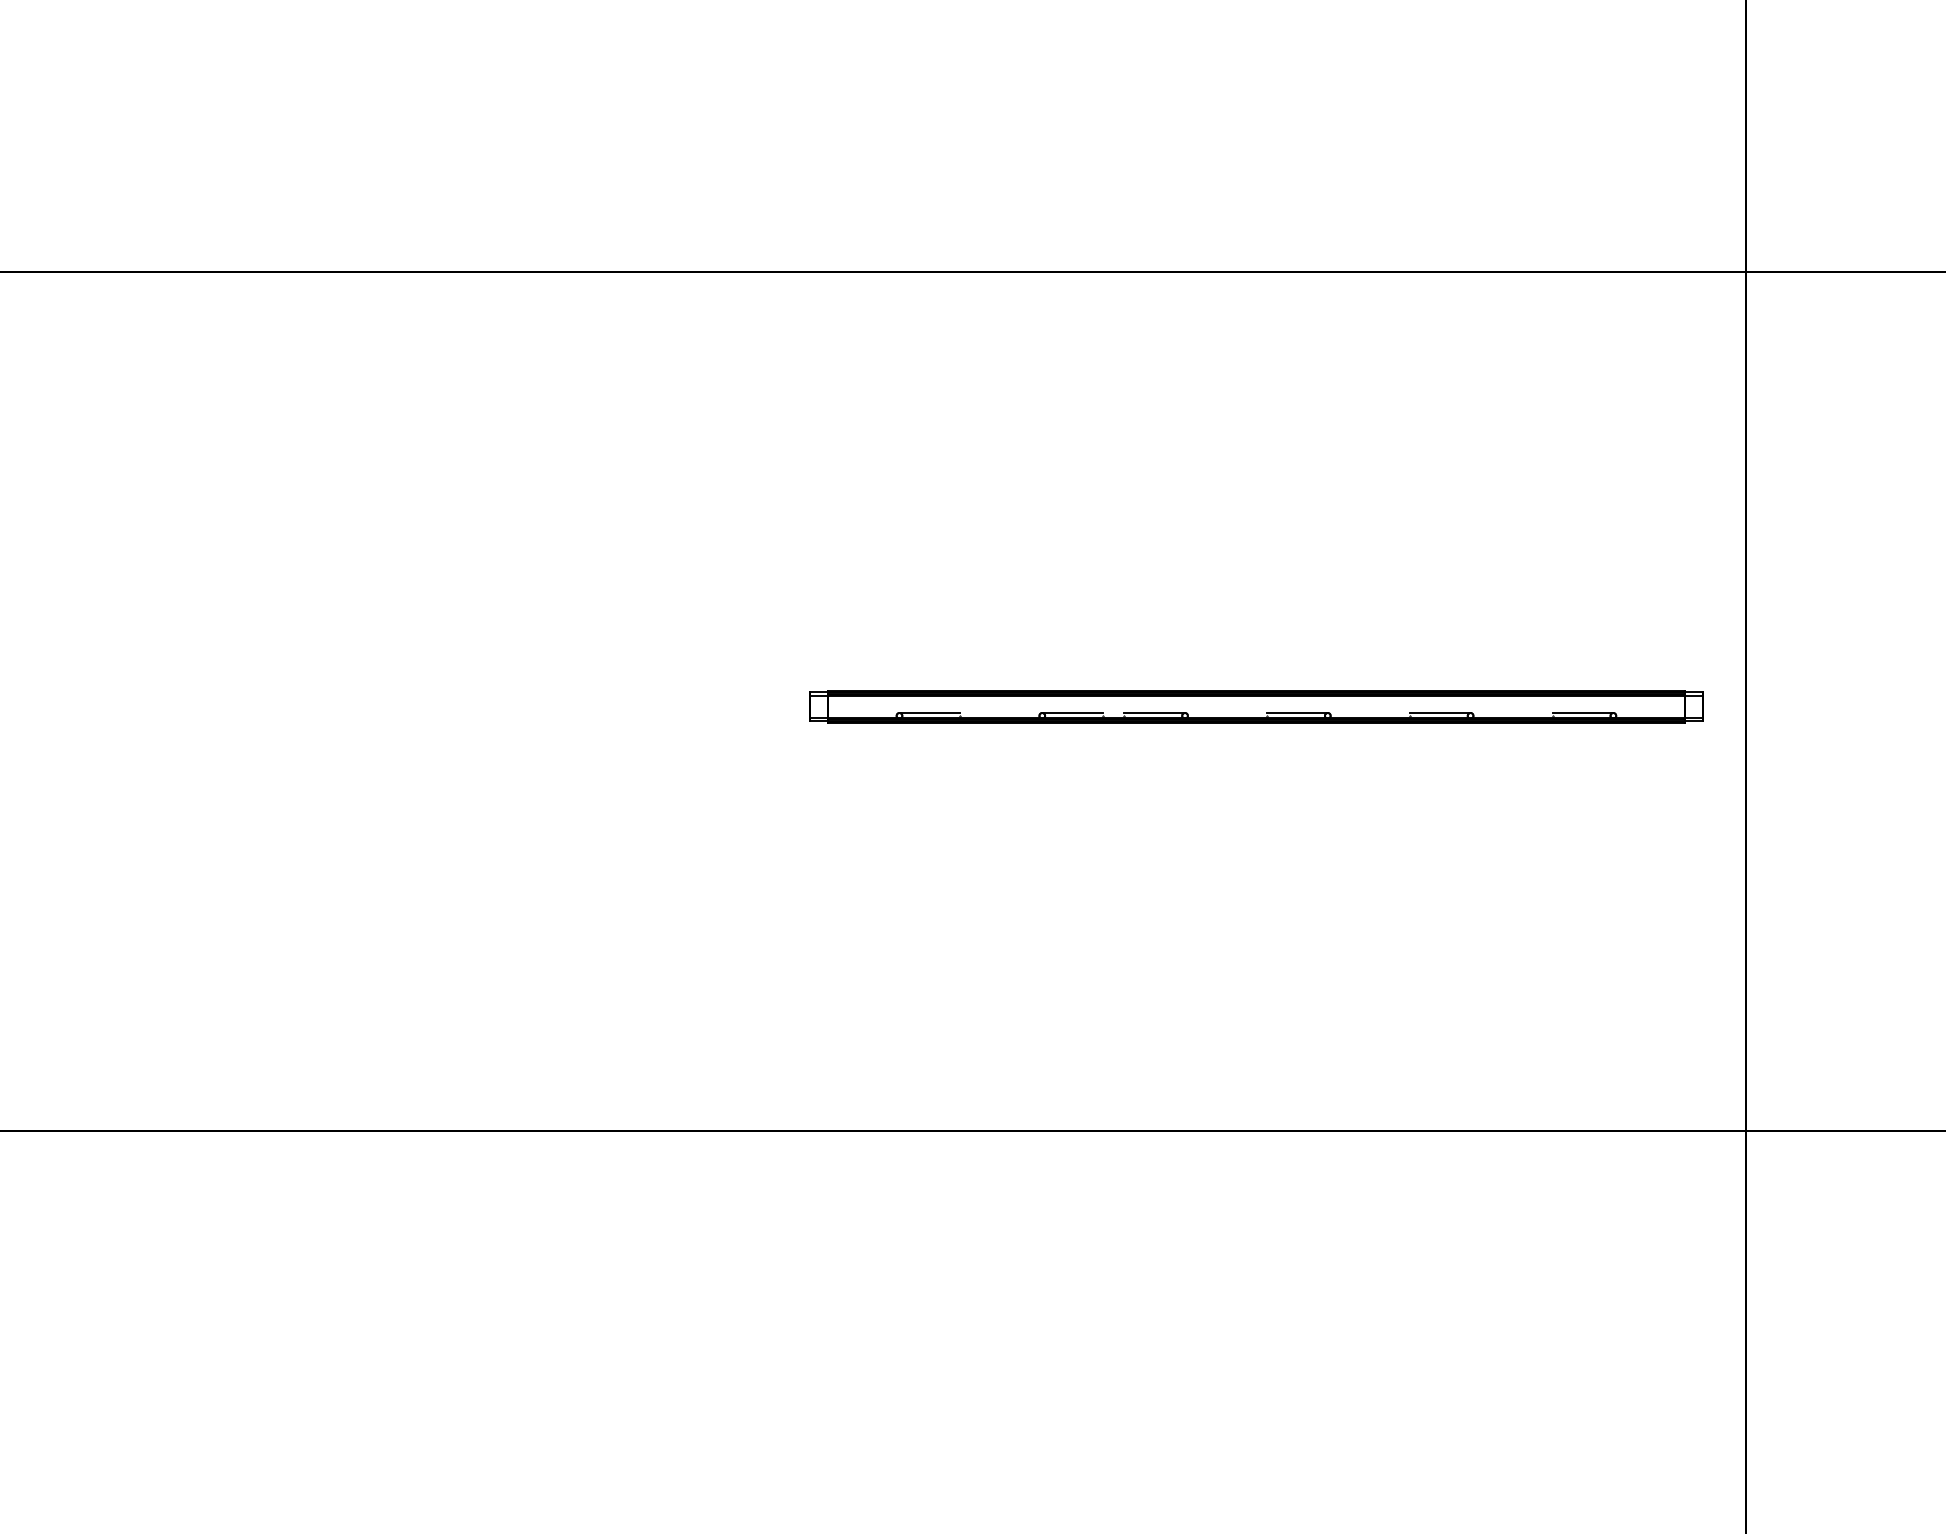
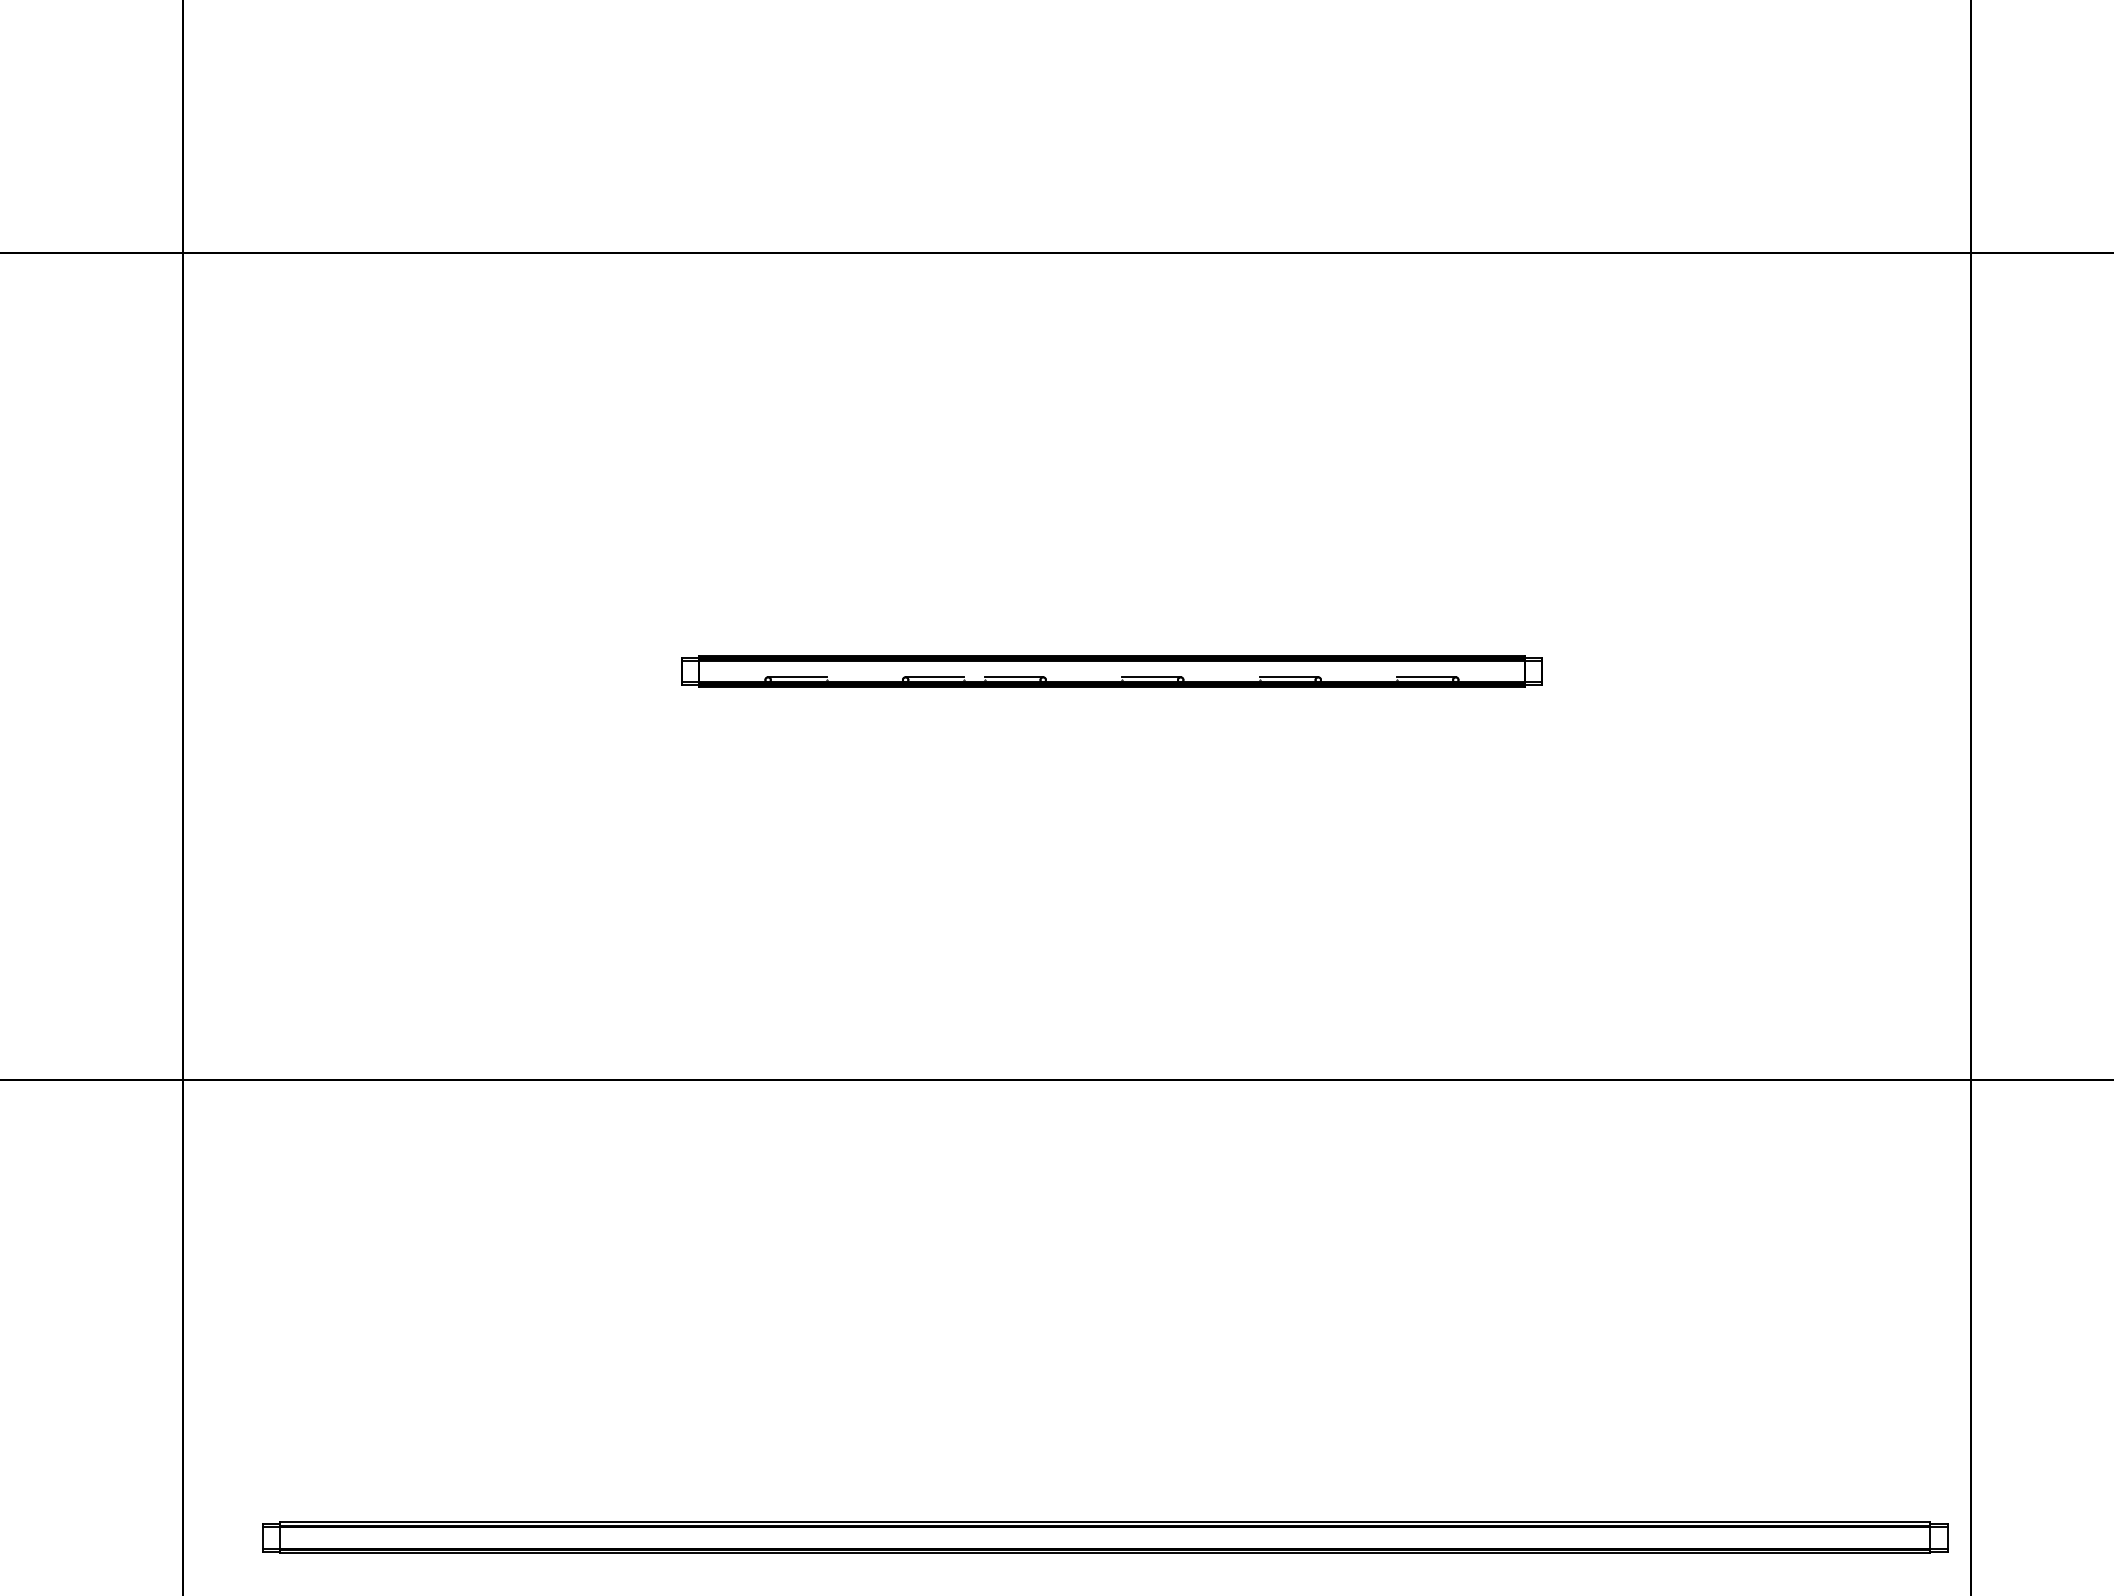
part: (1255, 706) -> (1111, 671), moved

